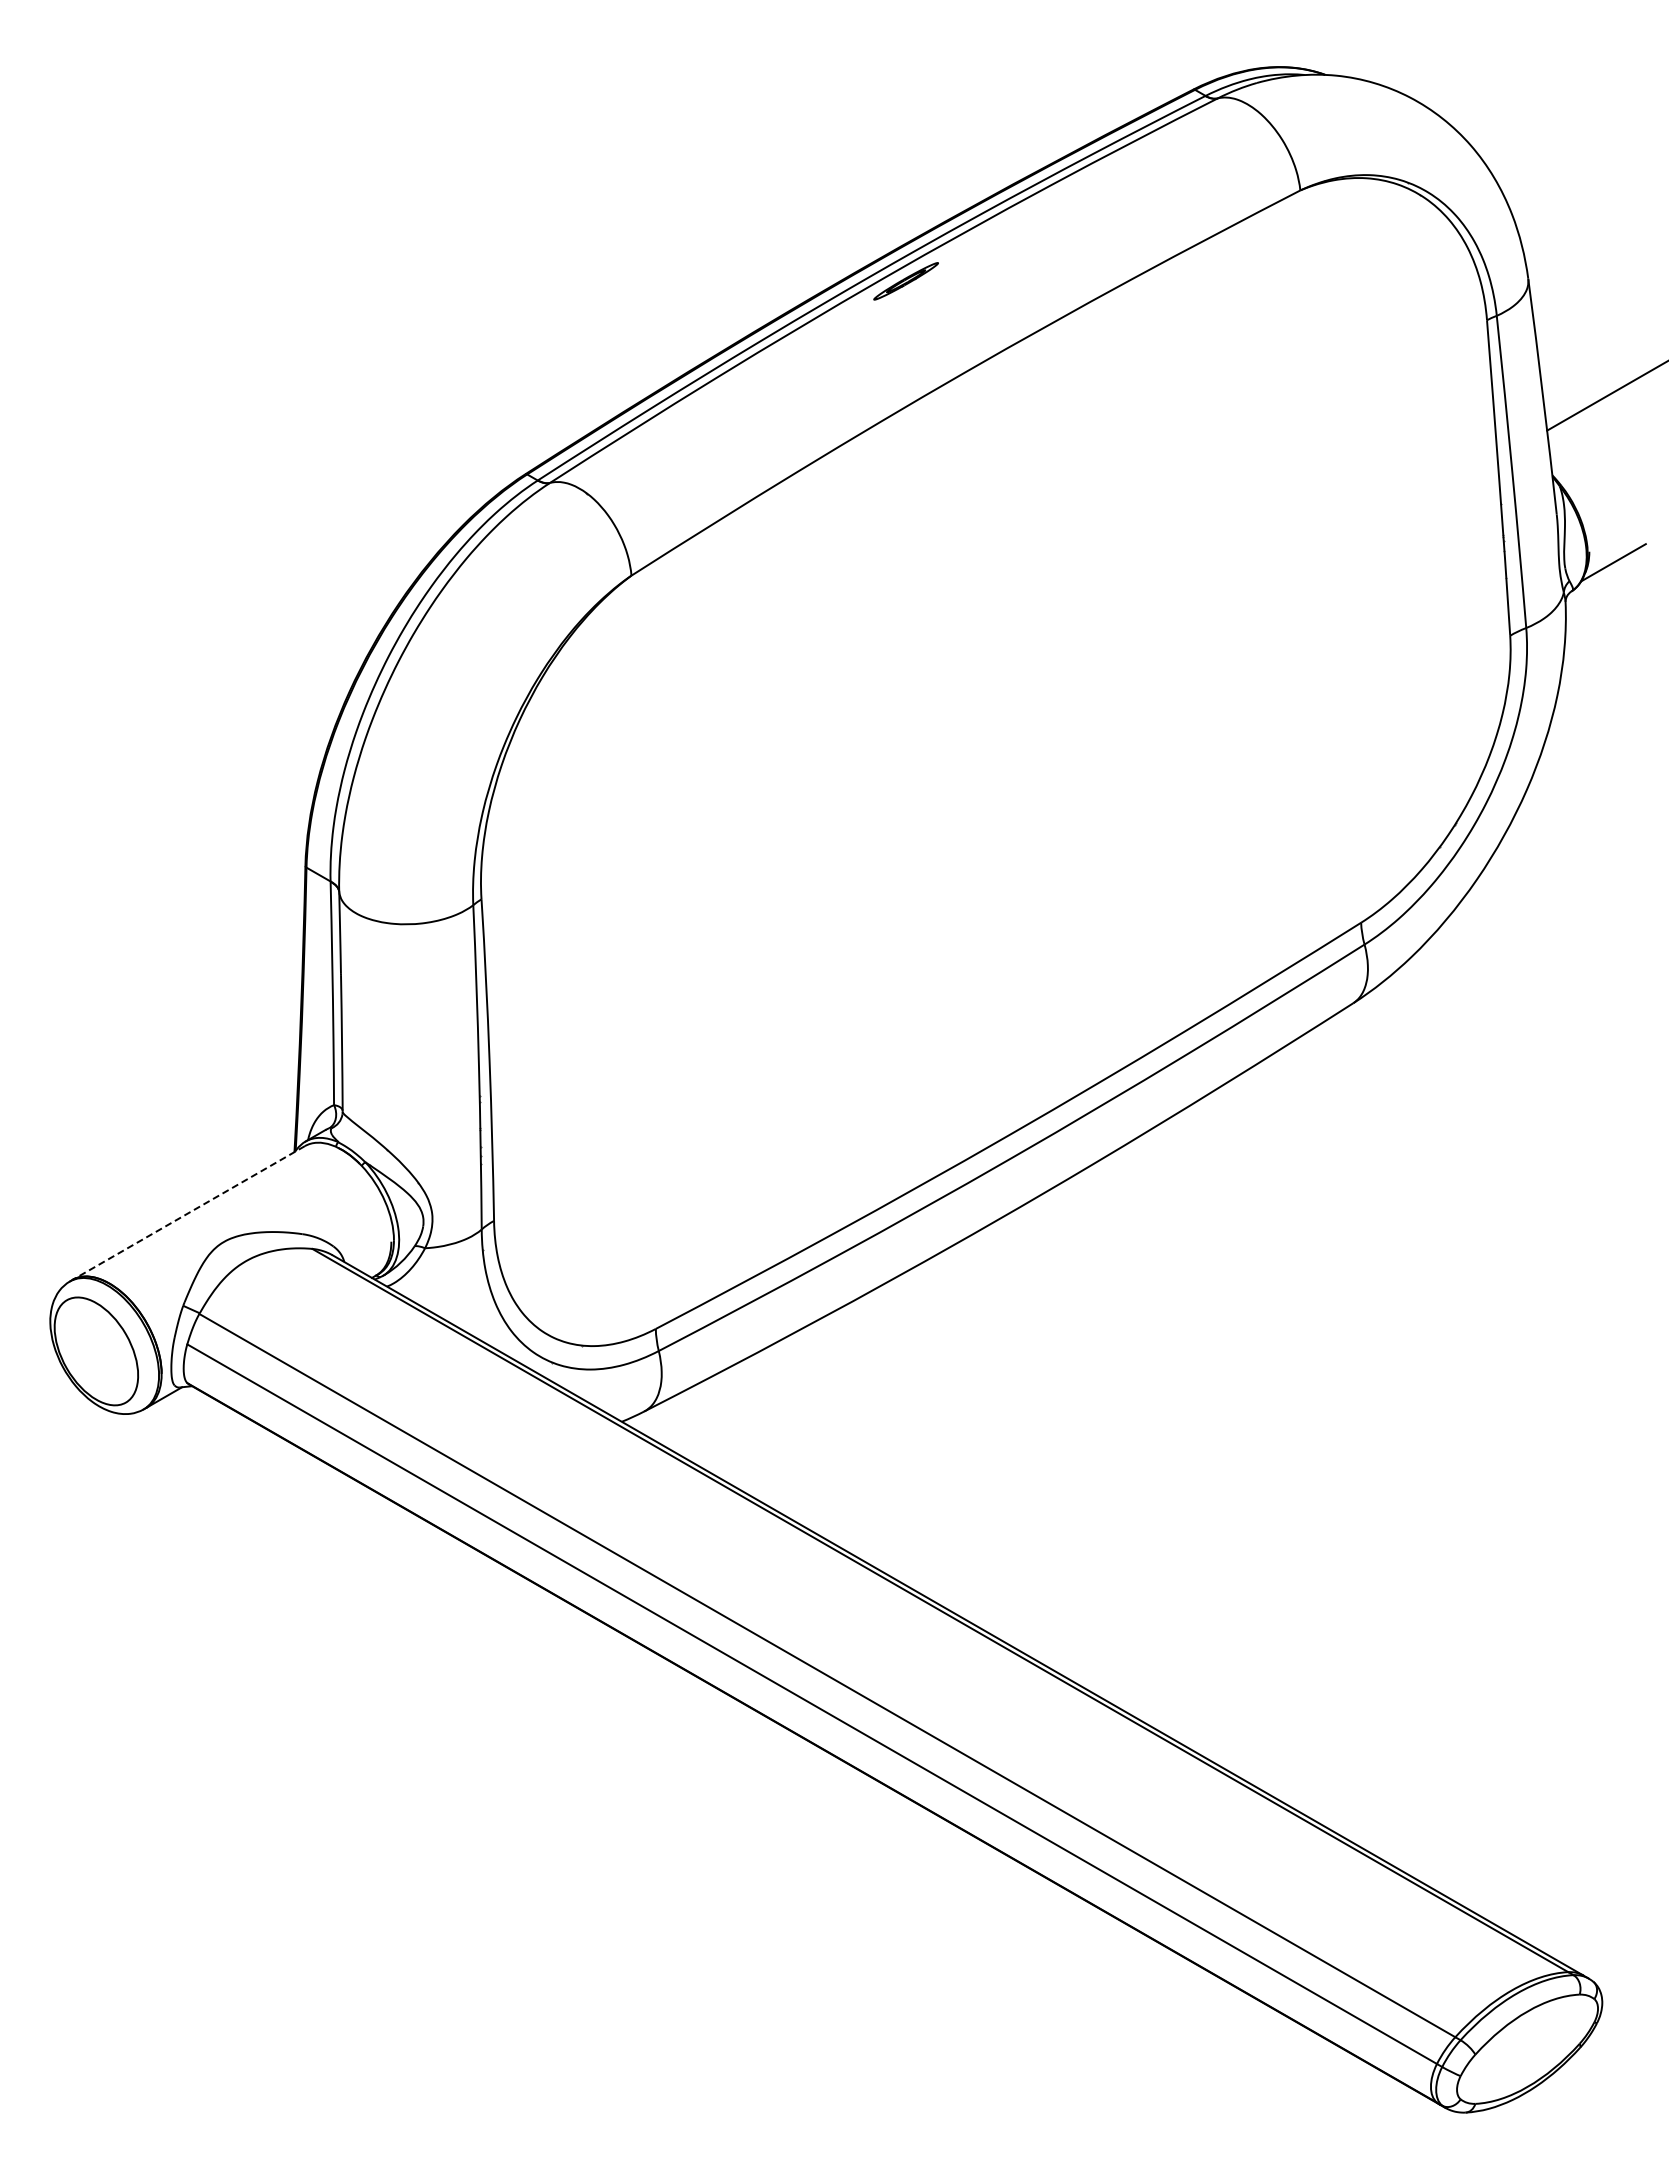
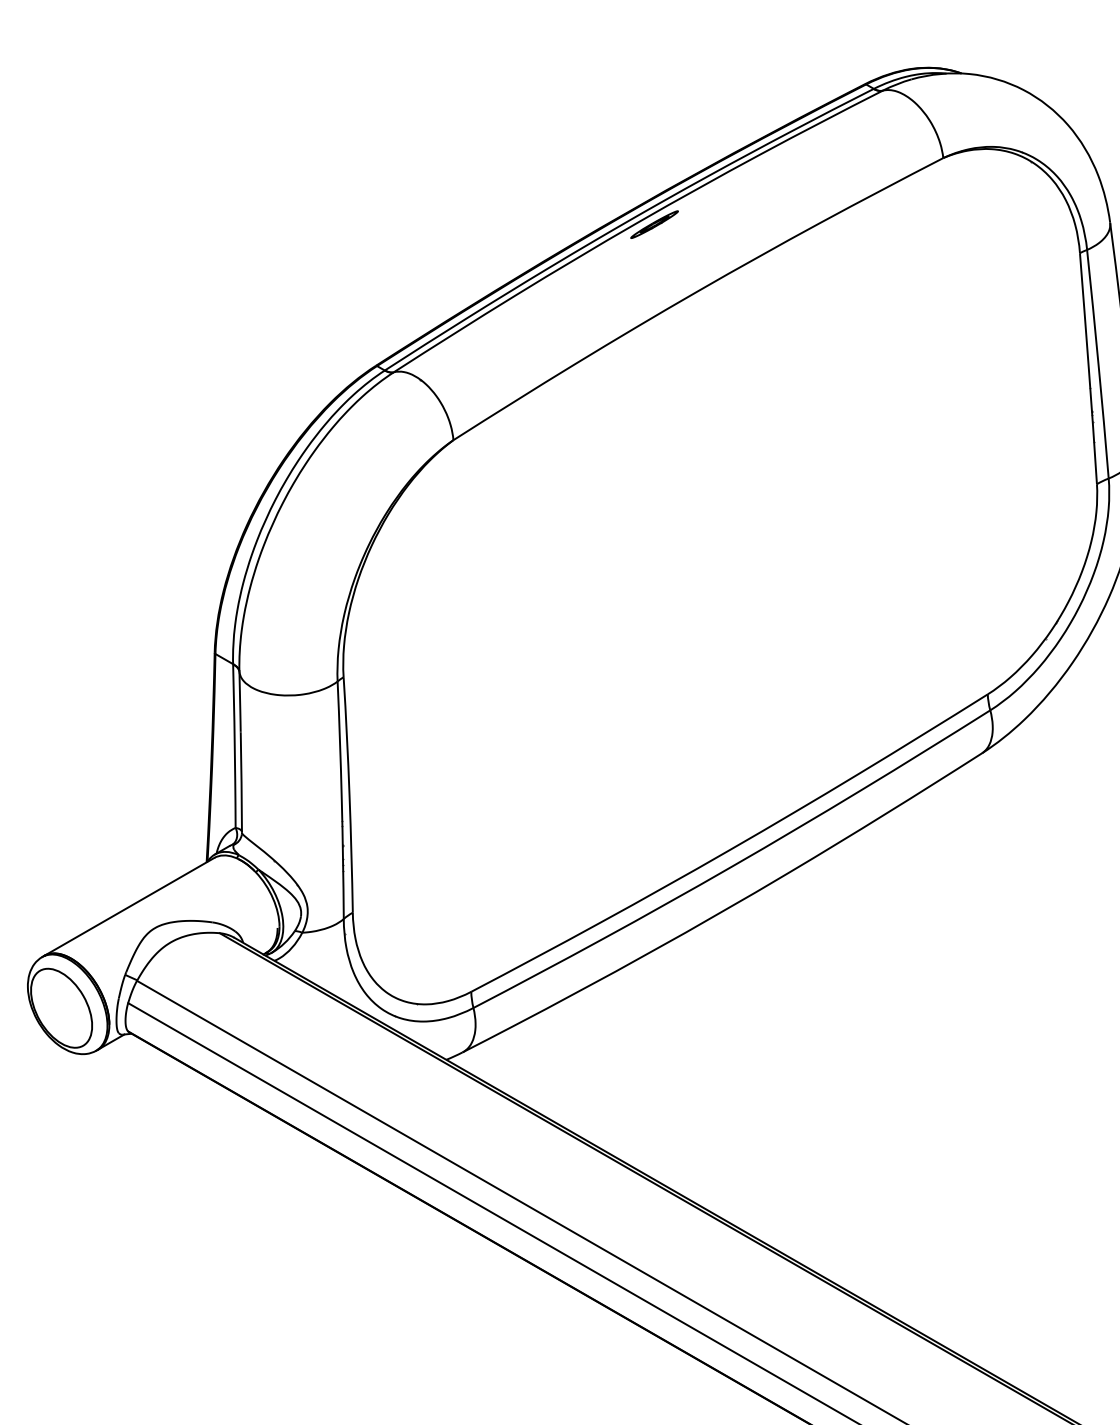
line: (188, 1213) -> (129, 907), dashed -> solid

